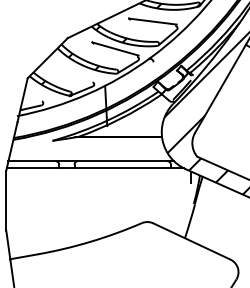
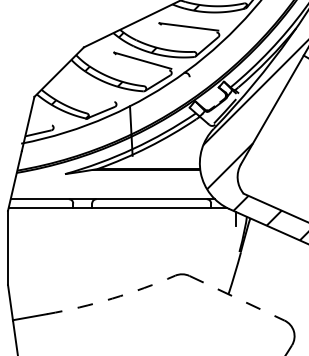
arc: (90, 241) -> (112, 298), solid -> dashed
line: (192, 241) -> (237, 298), solid -> dashed

